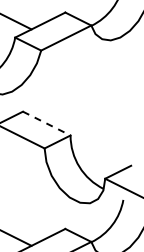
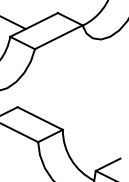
line: (46, 123) -> (39, 118), dashed -> solid

